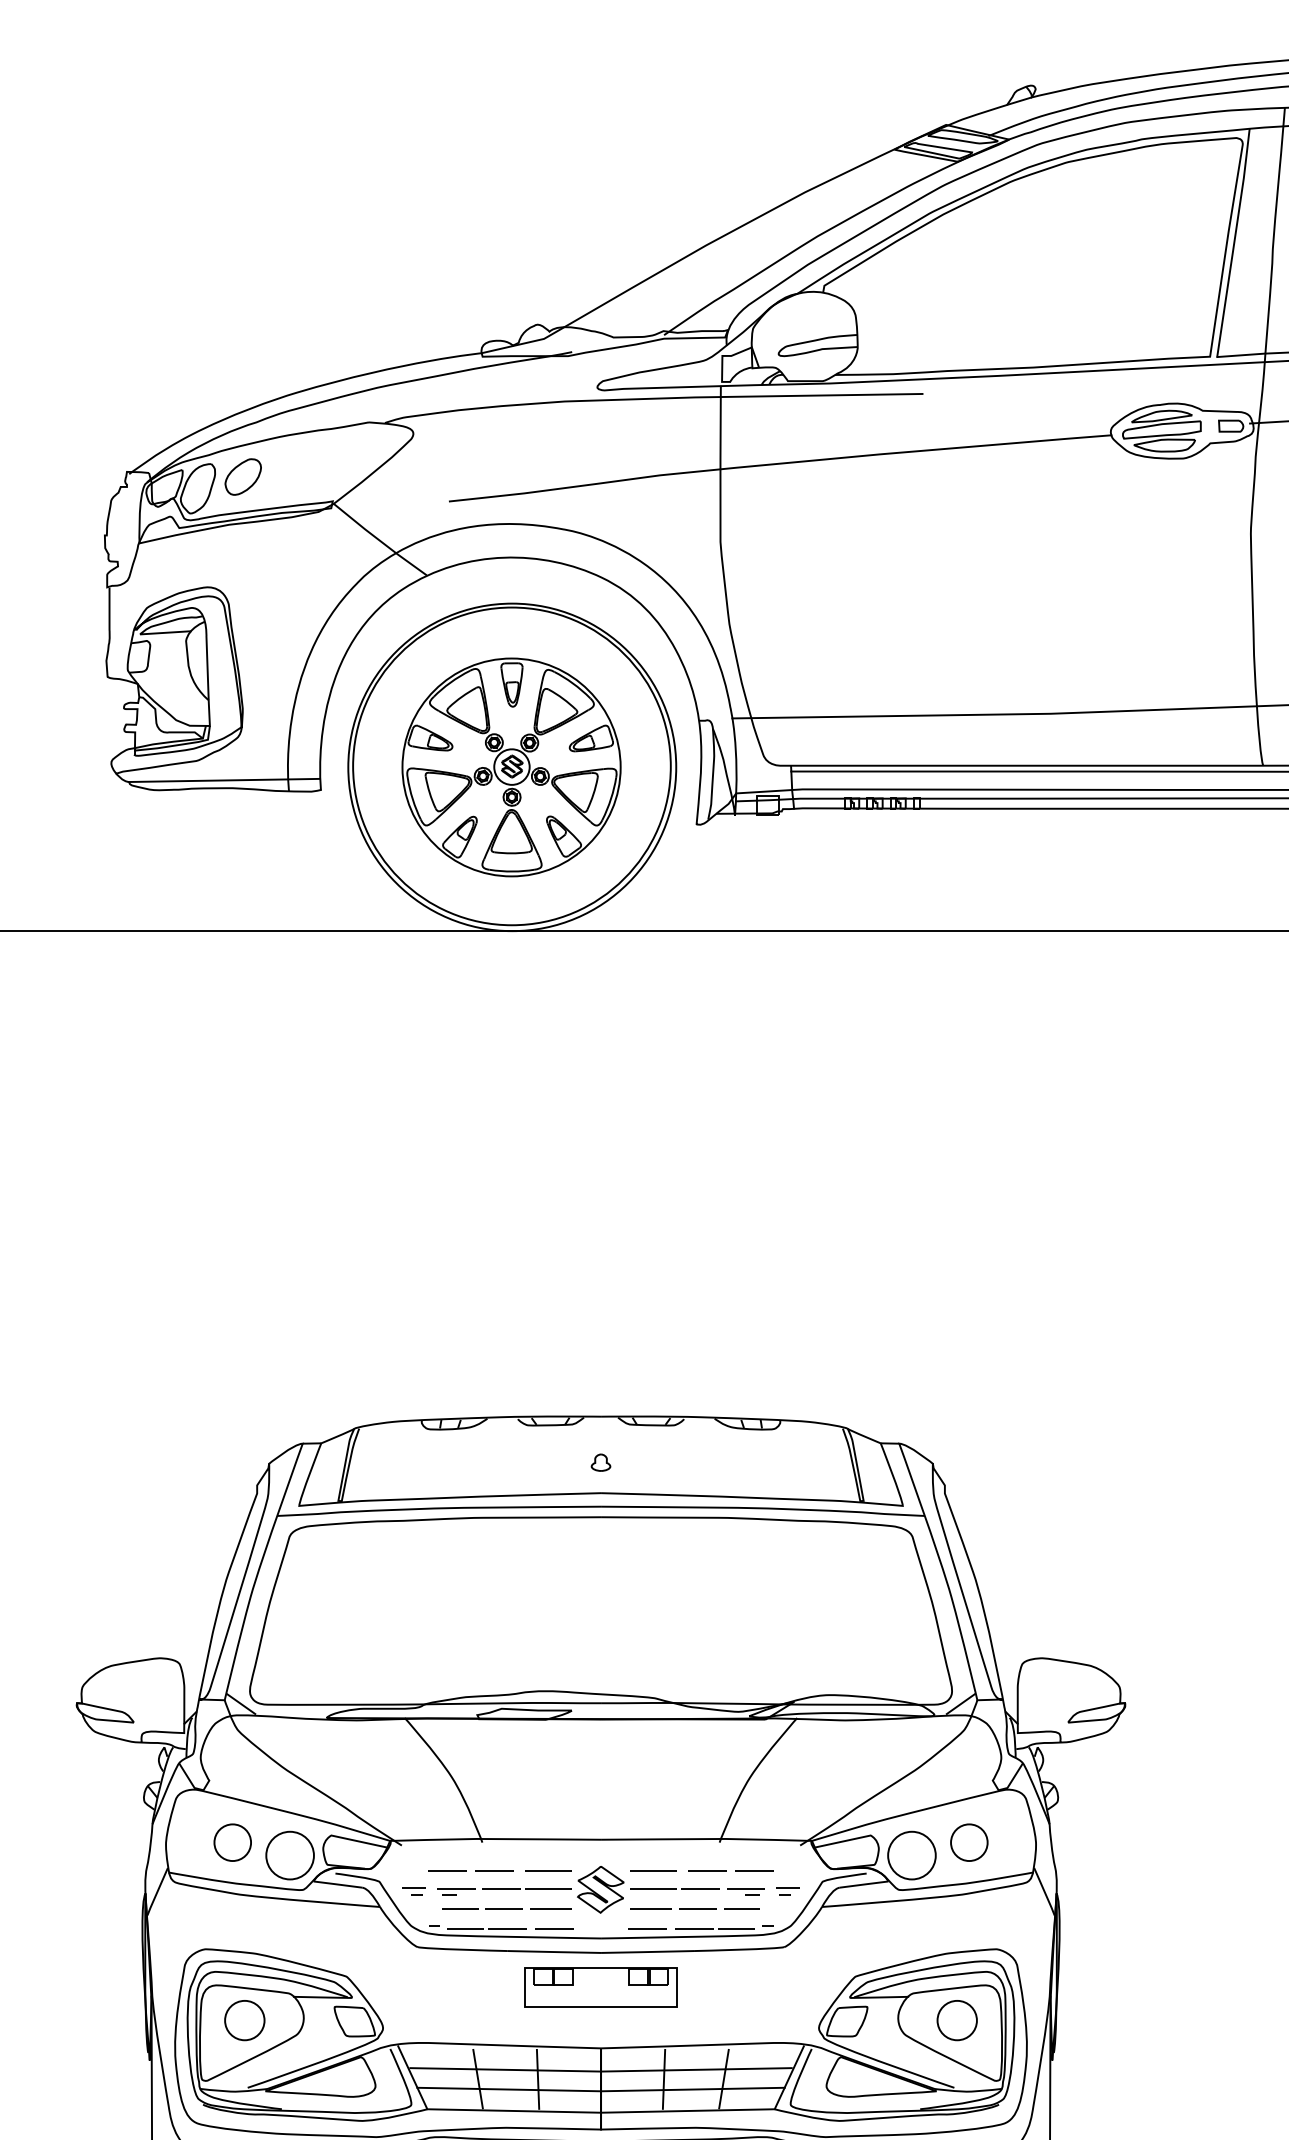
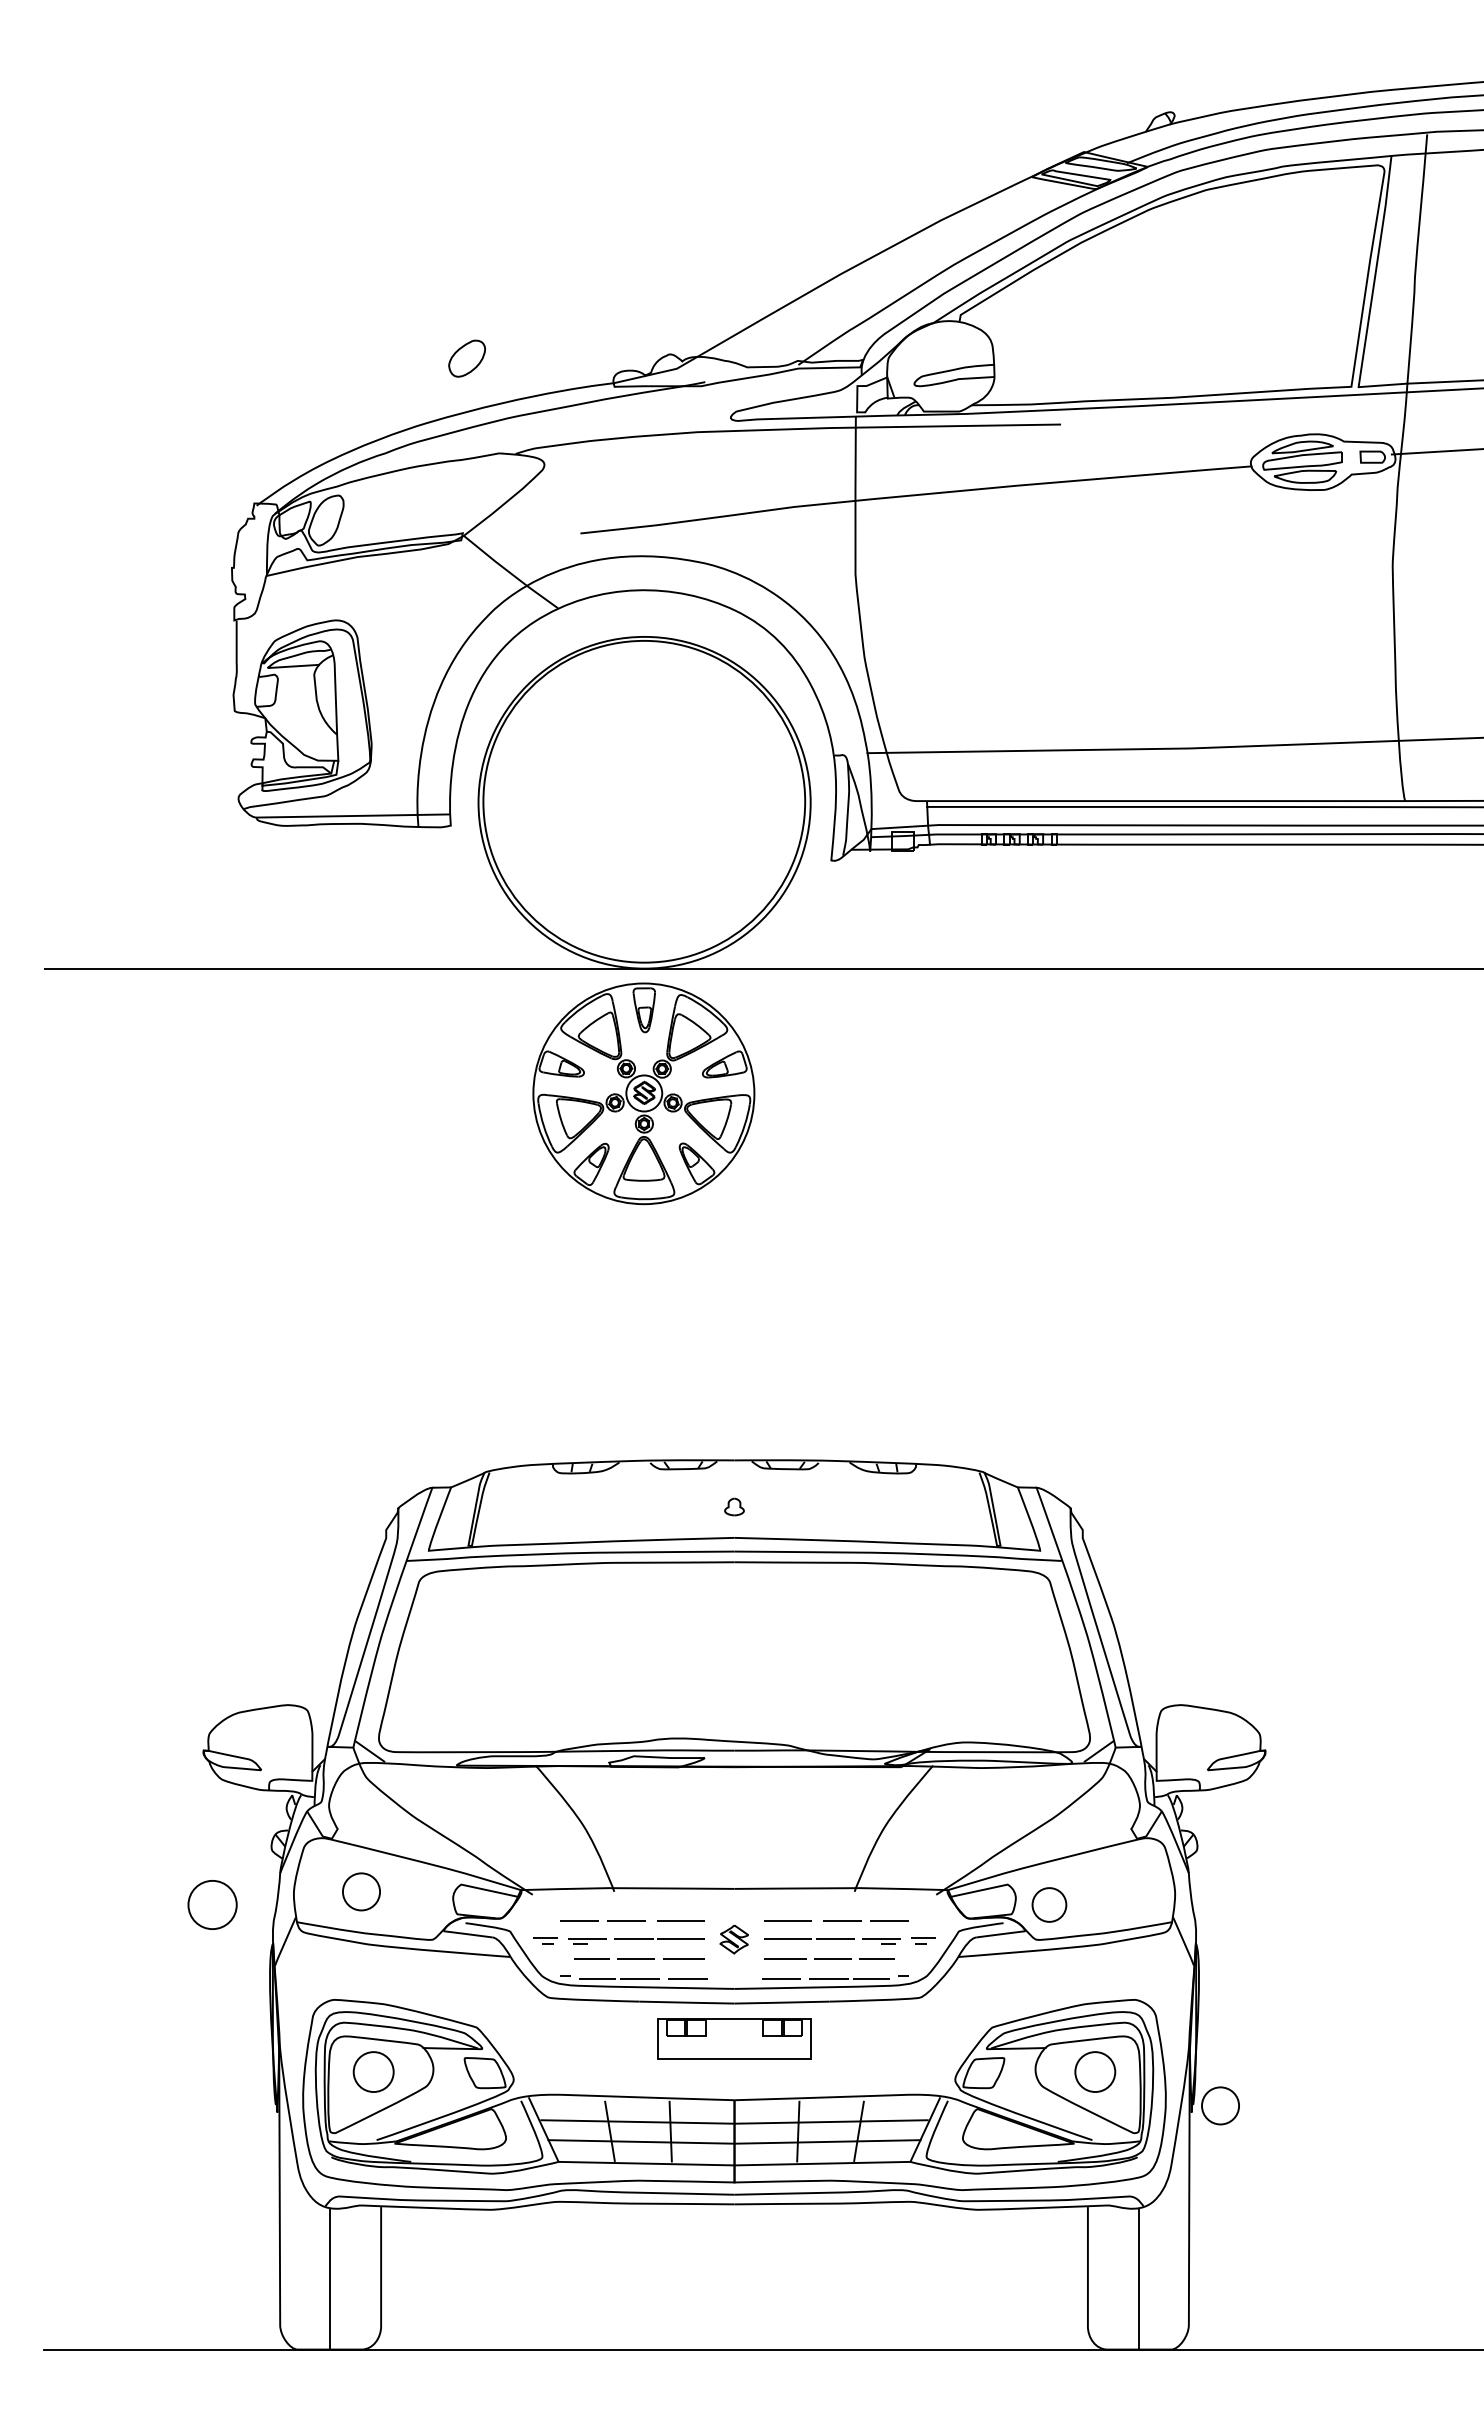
part: (243, 476) -> (467, 358), moved
part: (511, 767) -> (643, 1093), moved
part: (969, 1842) -> (1220, 2105), moved
part: (290, 1855) -> (212, 1904), moved
part: (912, 1855) -> (1049, 1904), size x0.7
part: (601, 1889) -> (734, 1939), size x0.6

